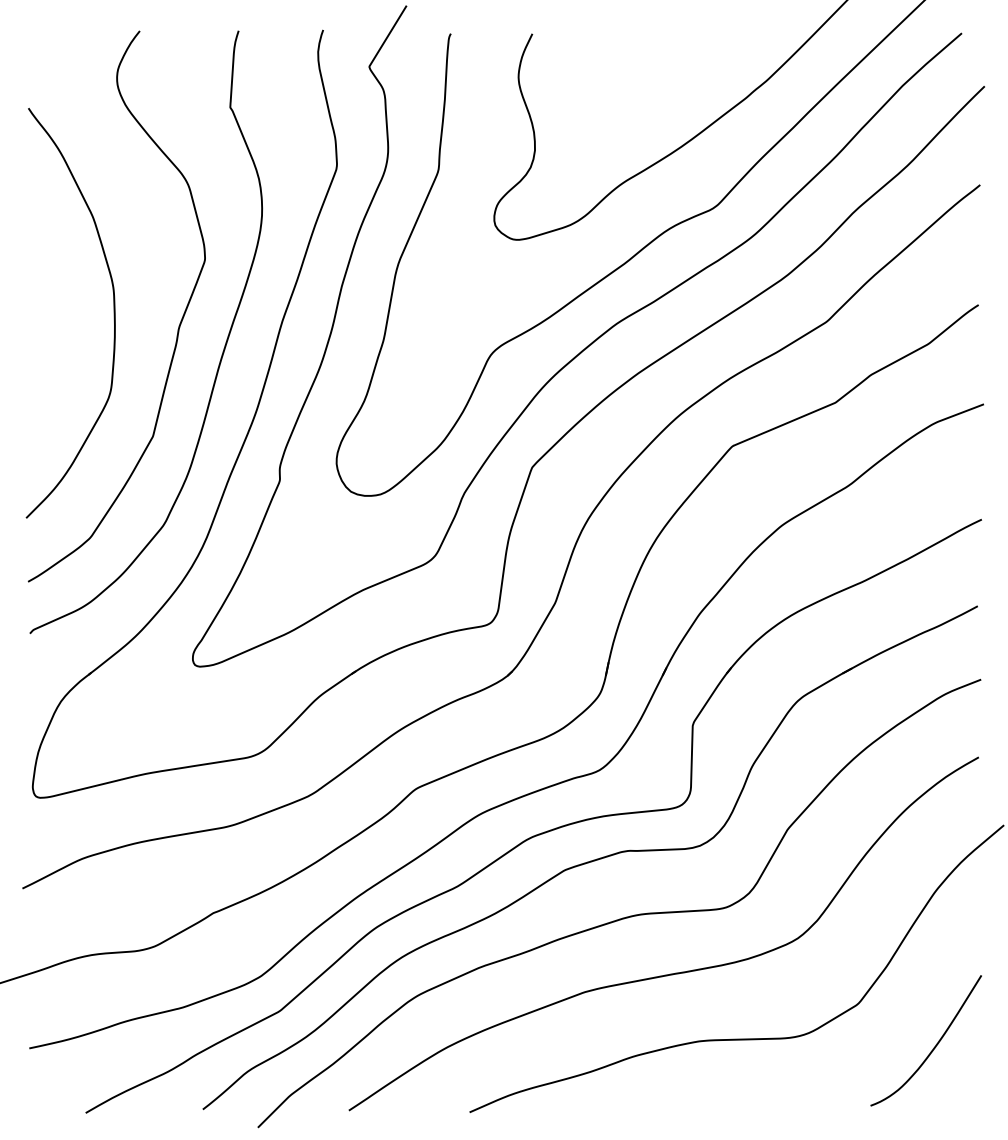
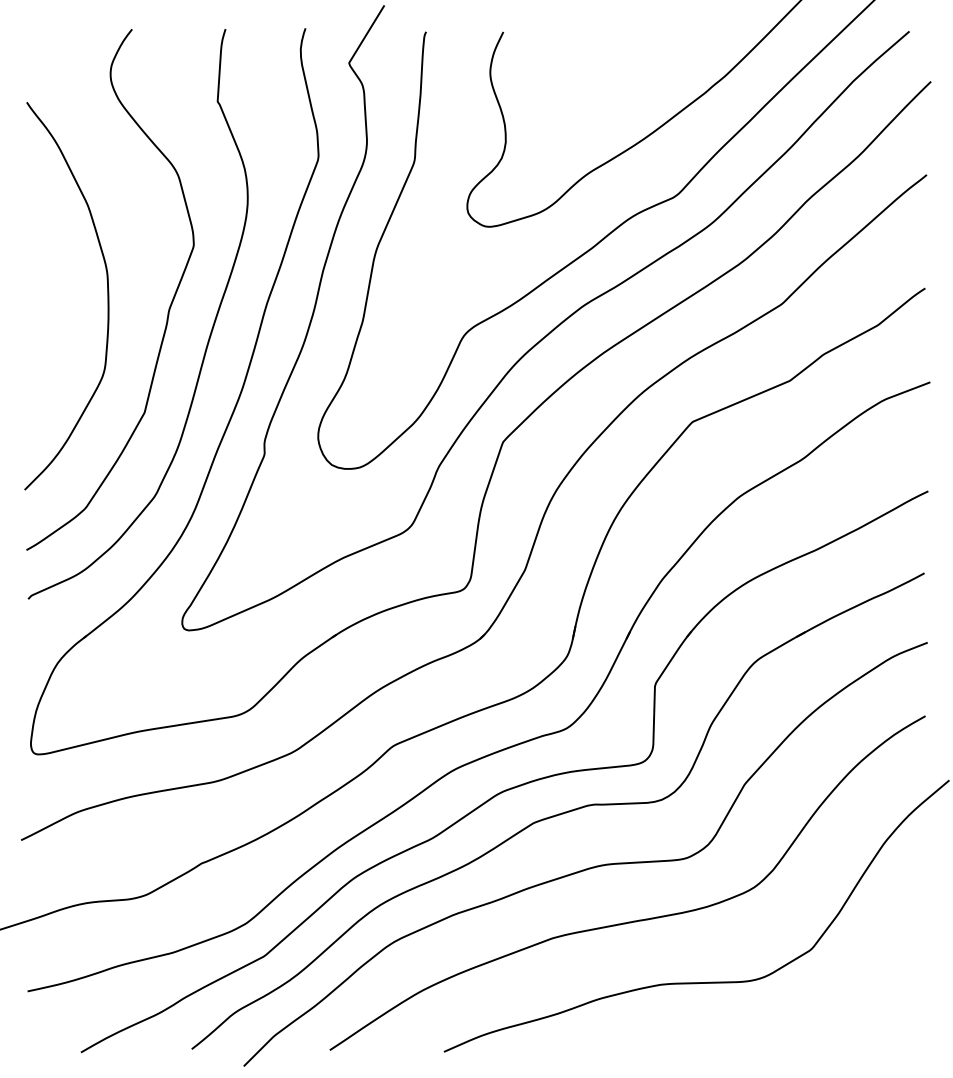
curve: (933, 1047) -> (882, 990), removed

